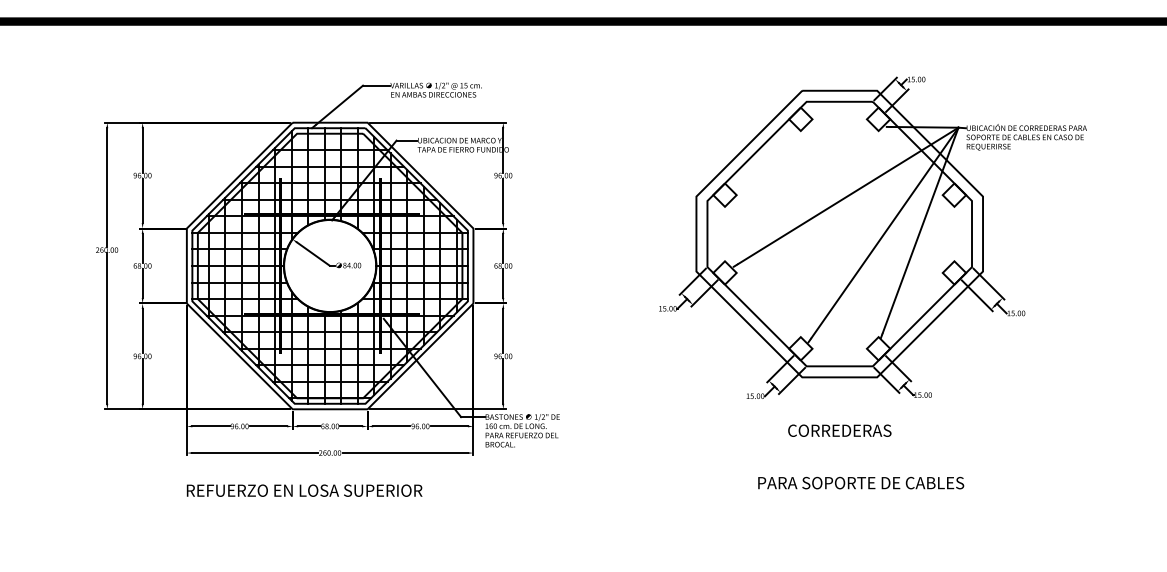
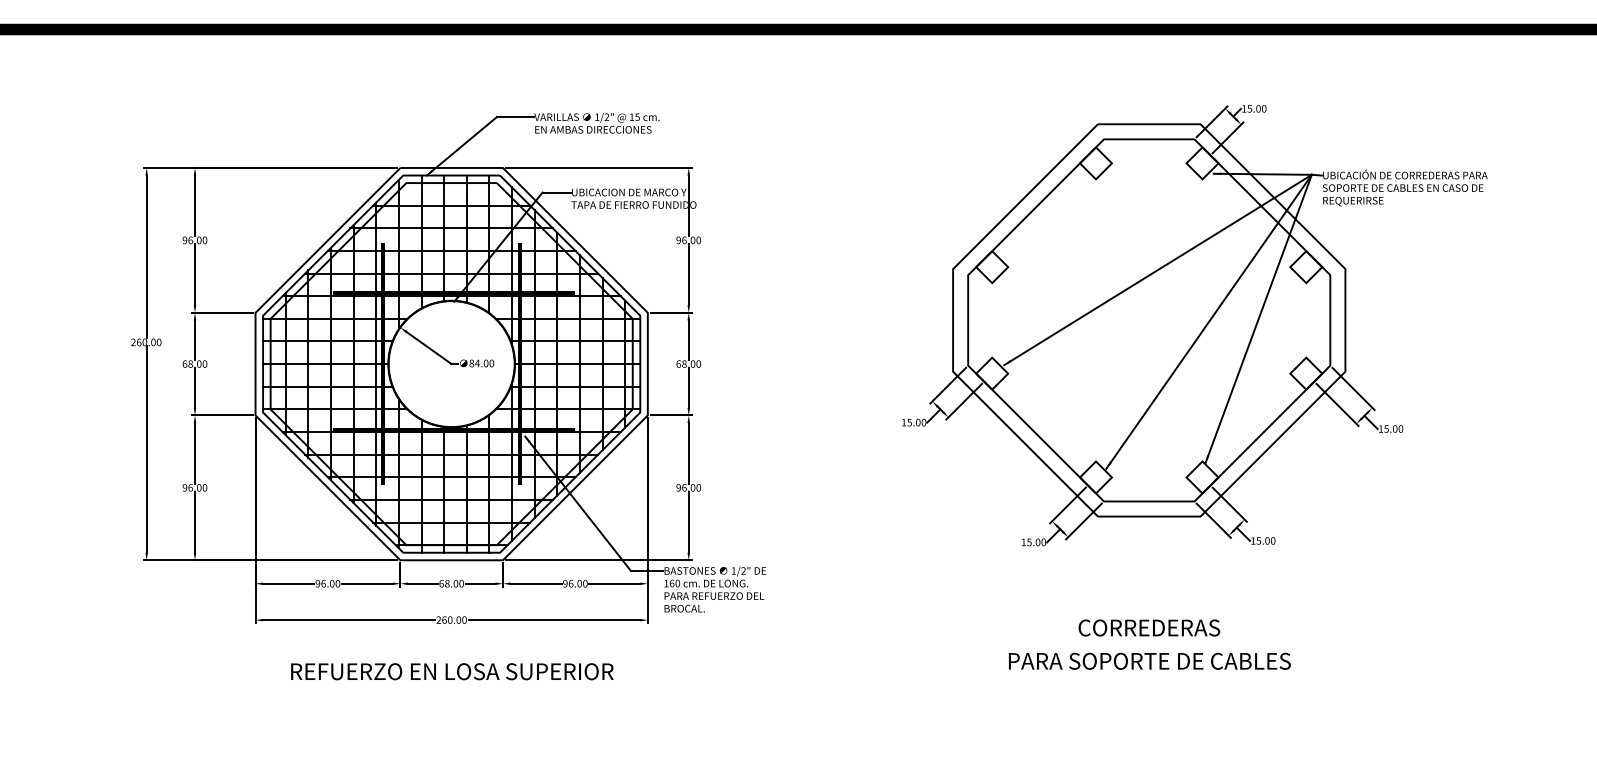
text: (839, 430) -> (1148, 627), moved
text: (861, 482) -> (1150, 660), moved
text: (304, 490) -> (452, 671), moved

